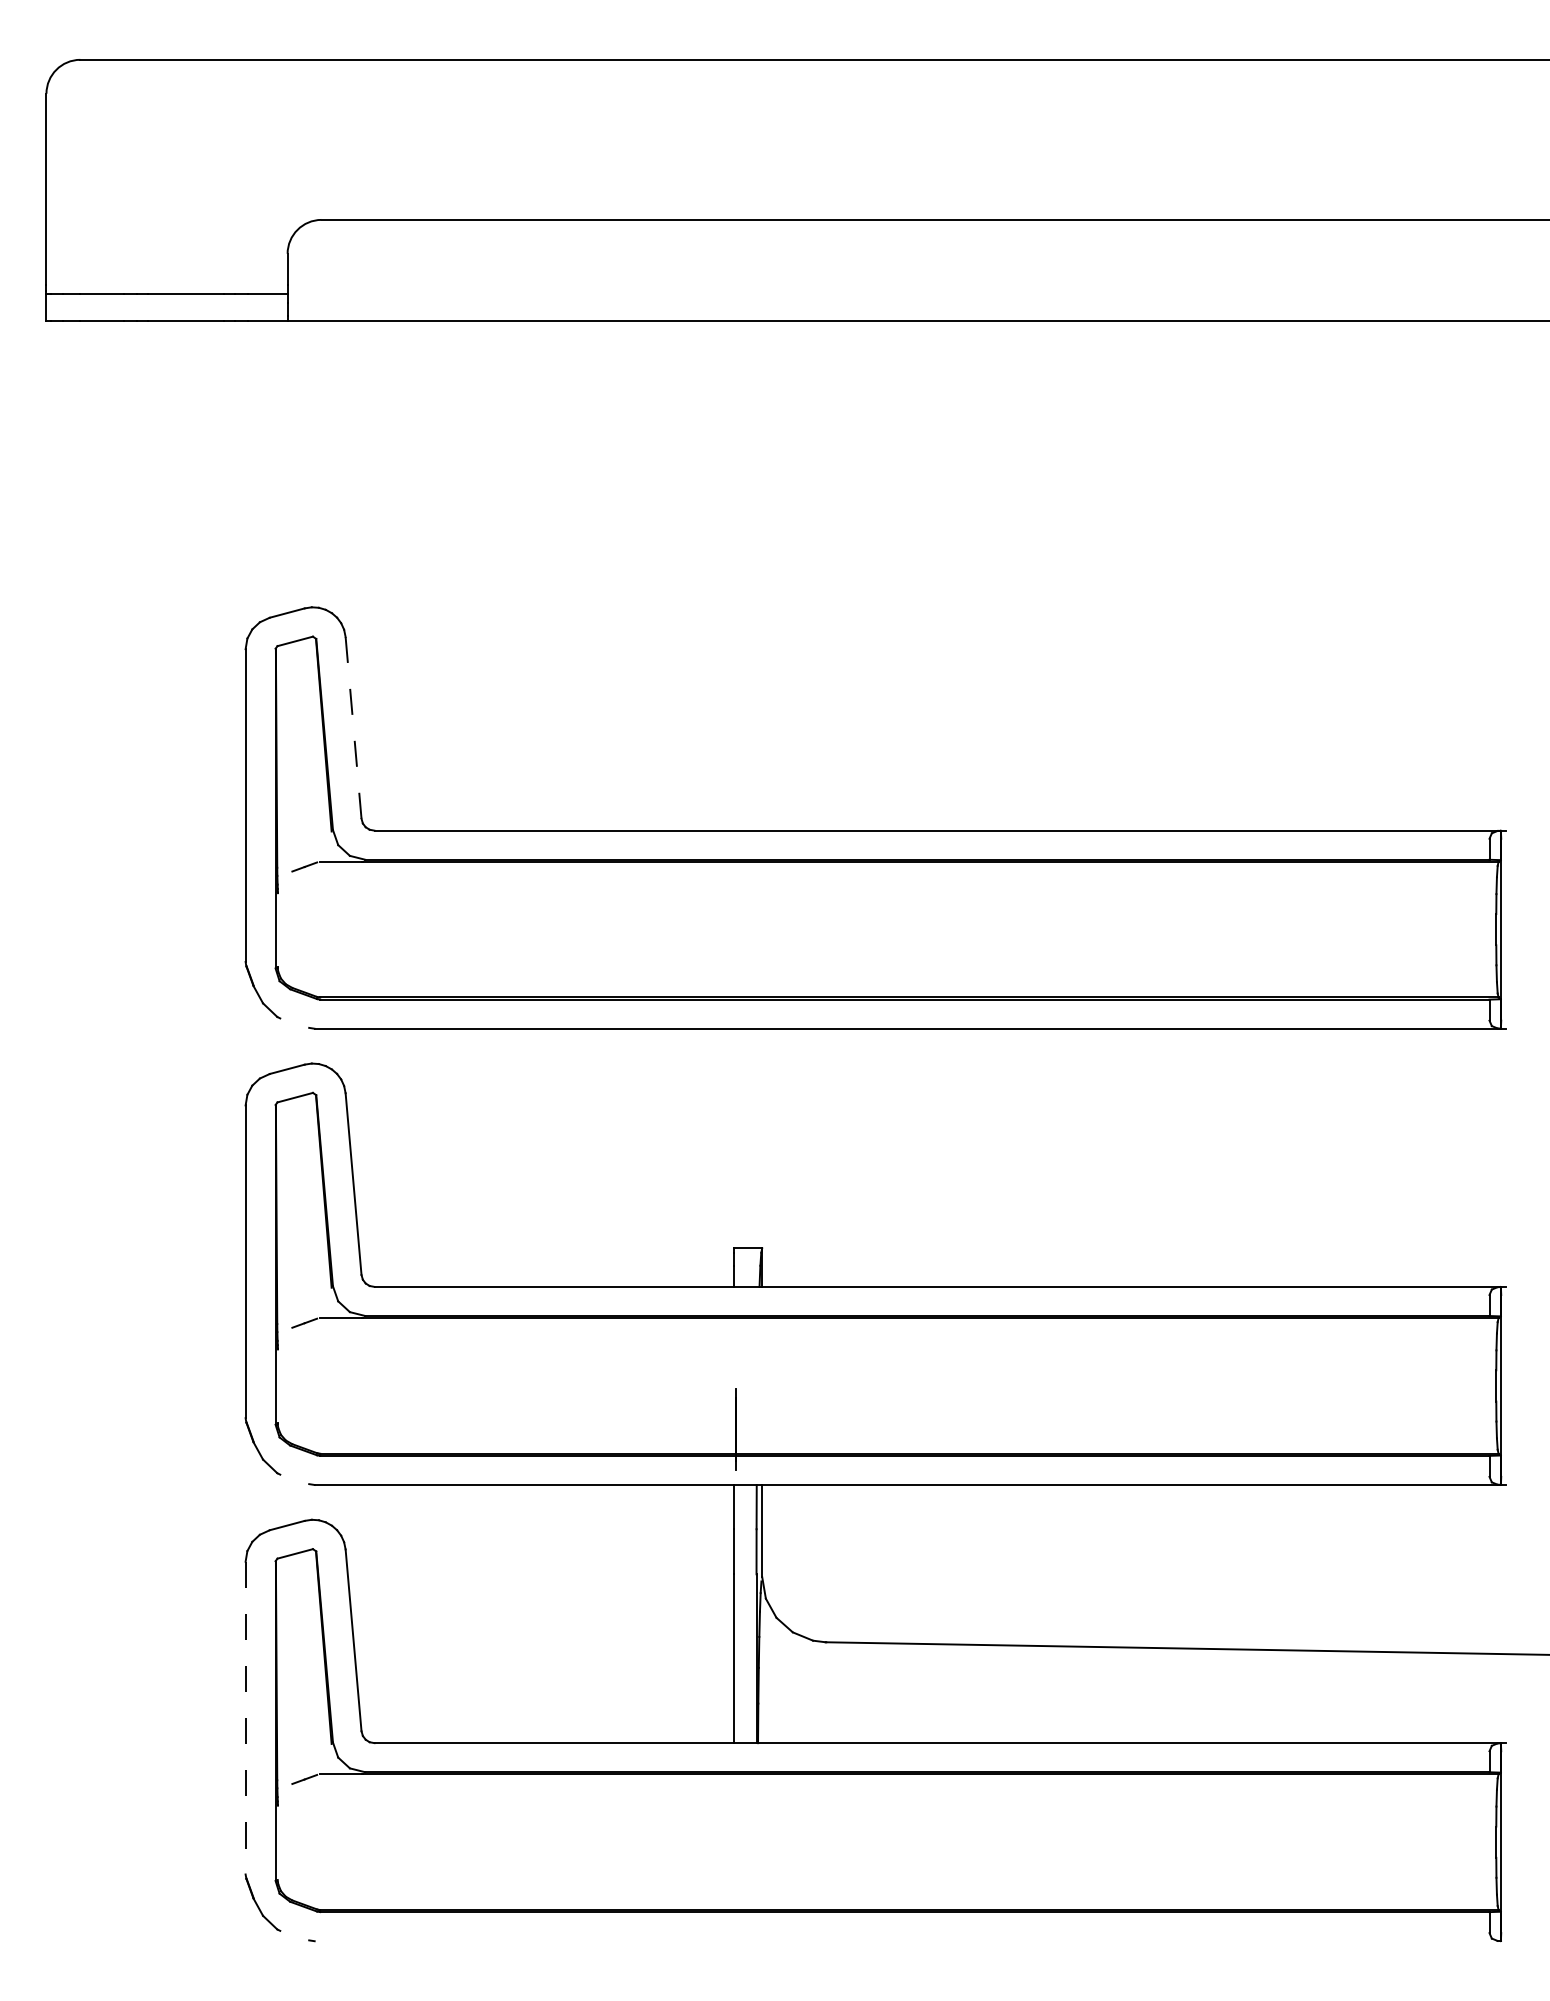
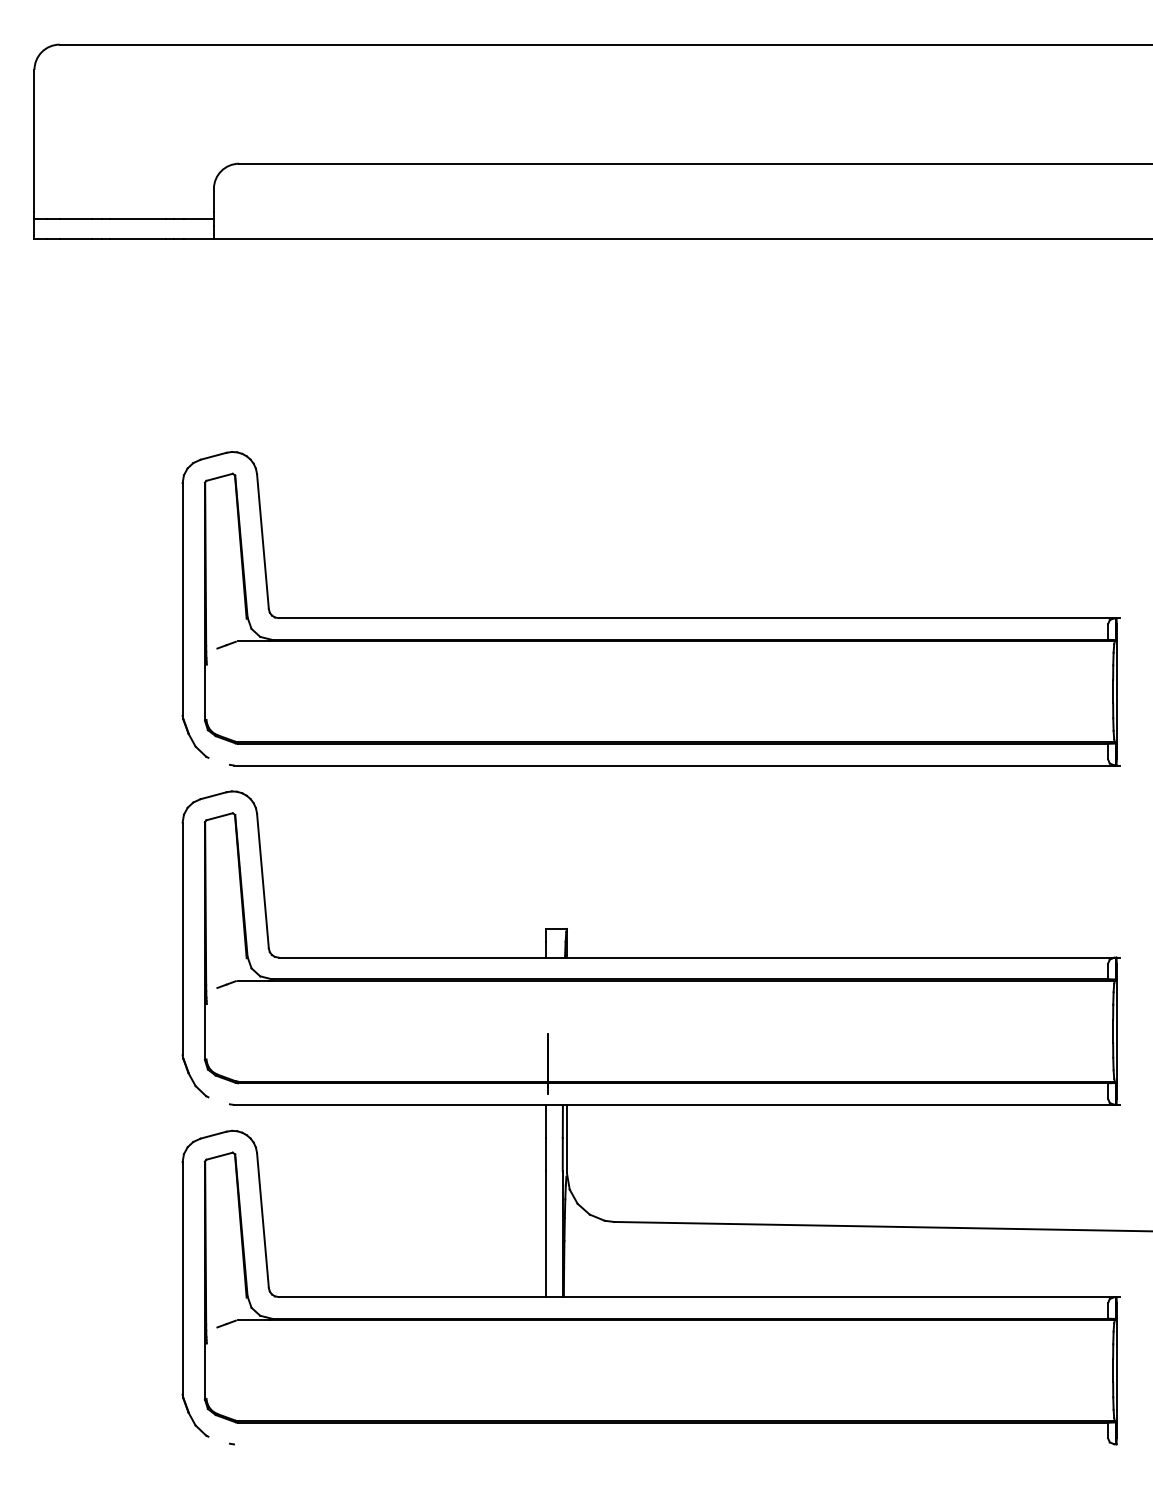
line: (352, 727) -> (262, 541), dashed -> solid
line: (245, 1718) -> (182, 1278), dashed -> solid

